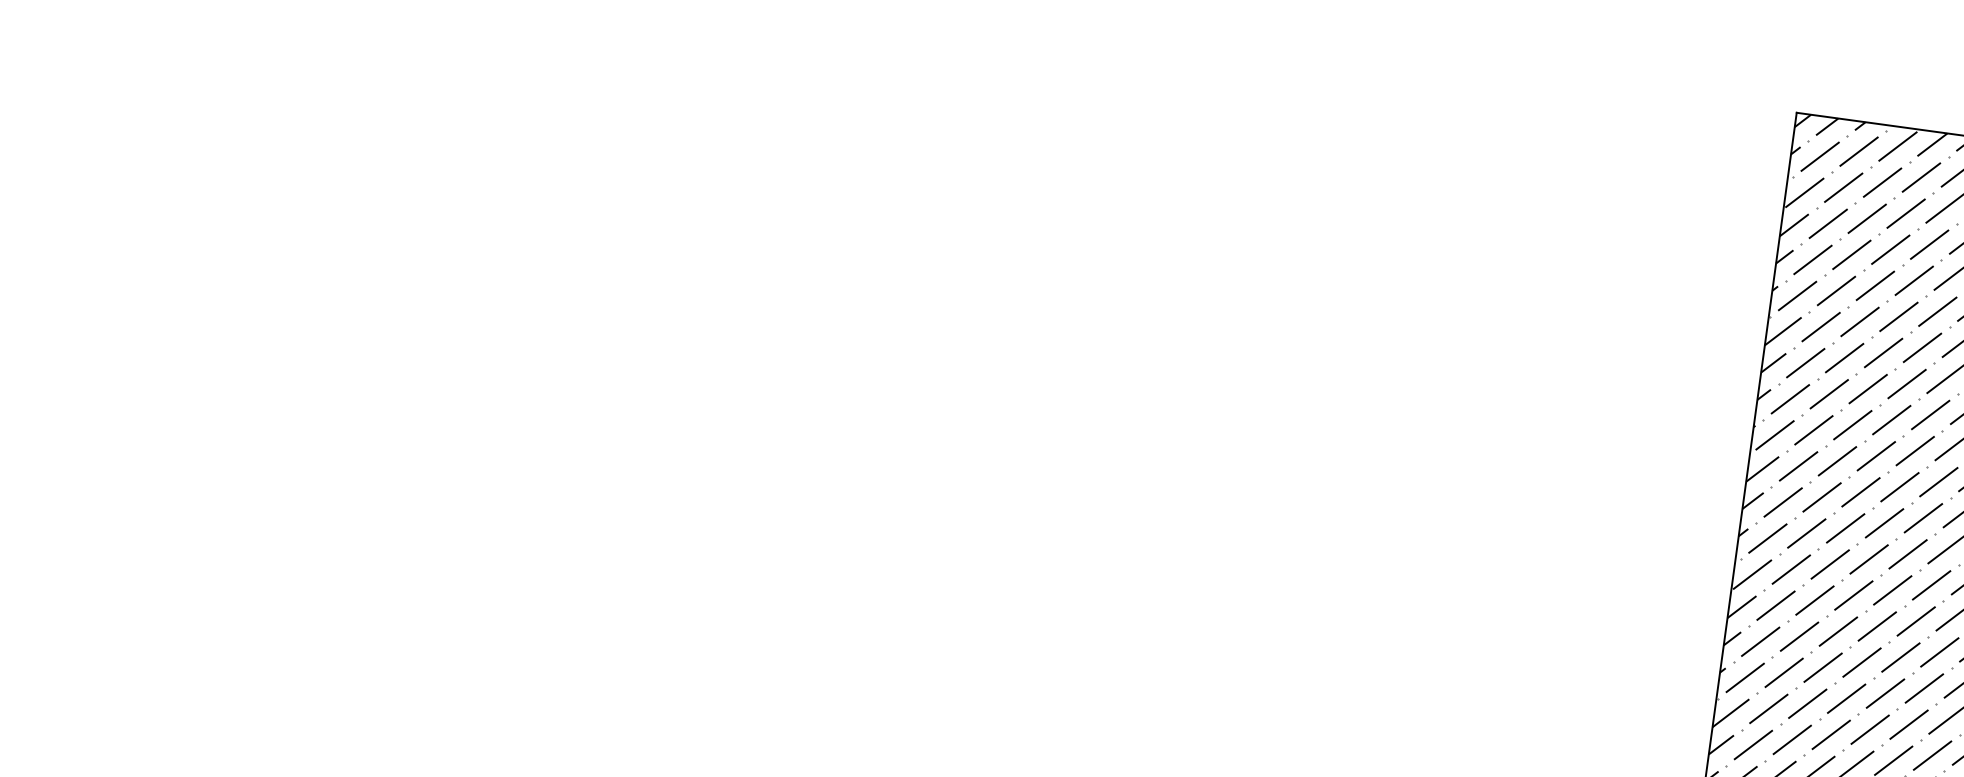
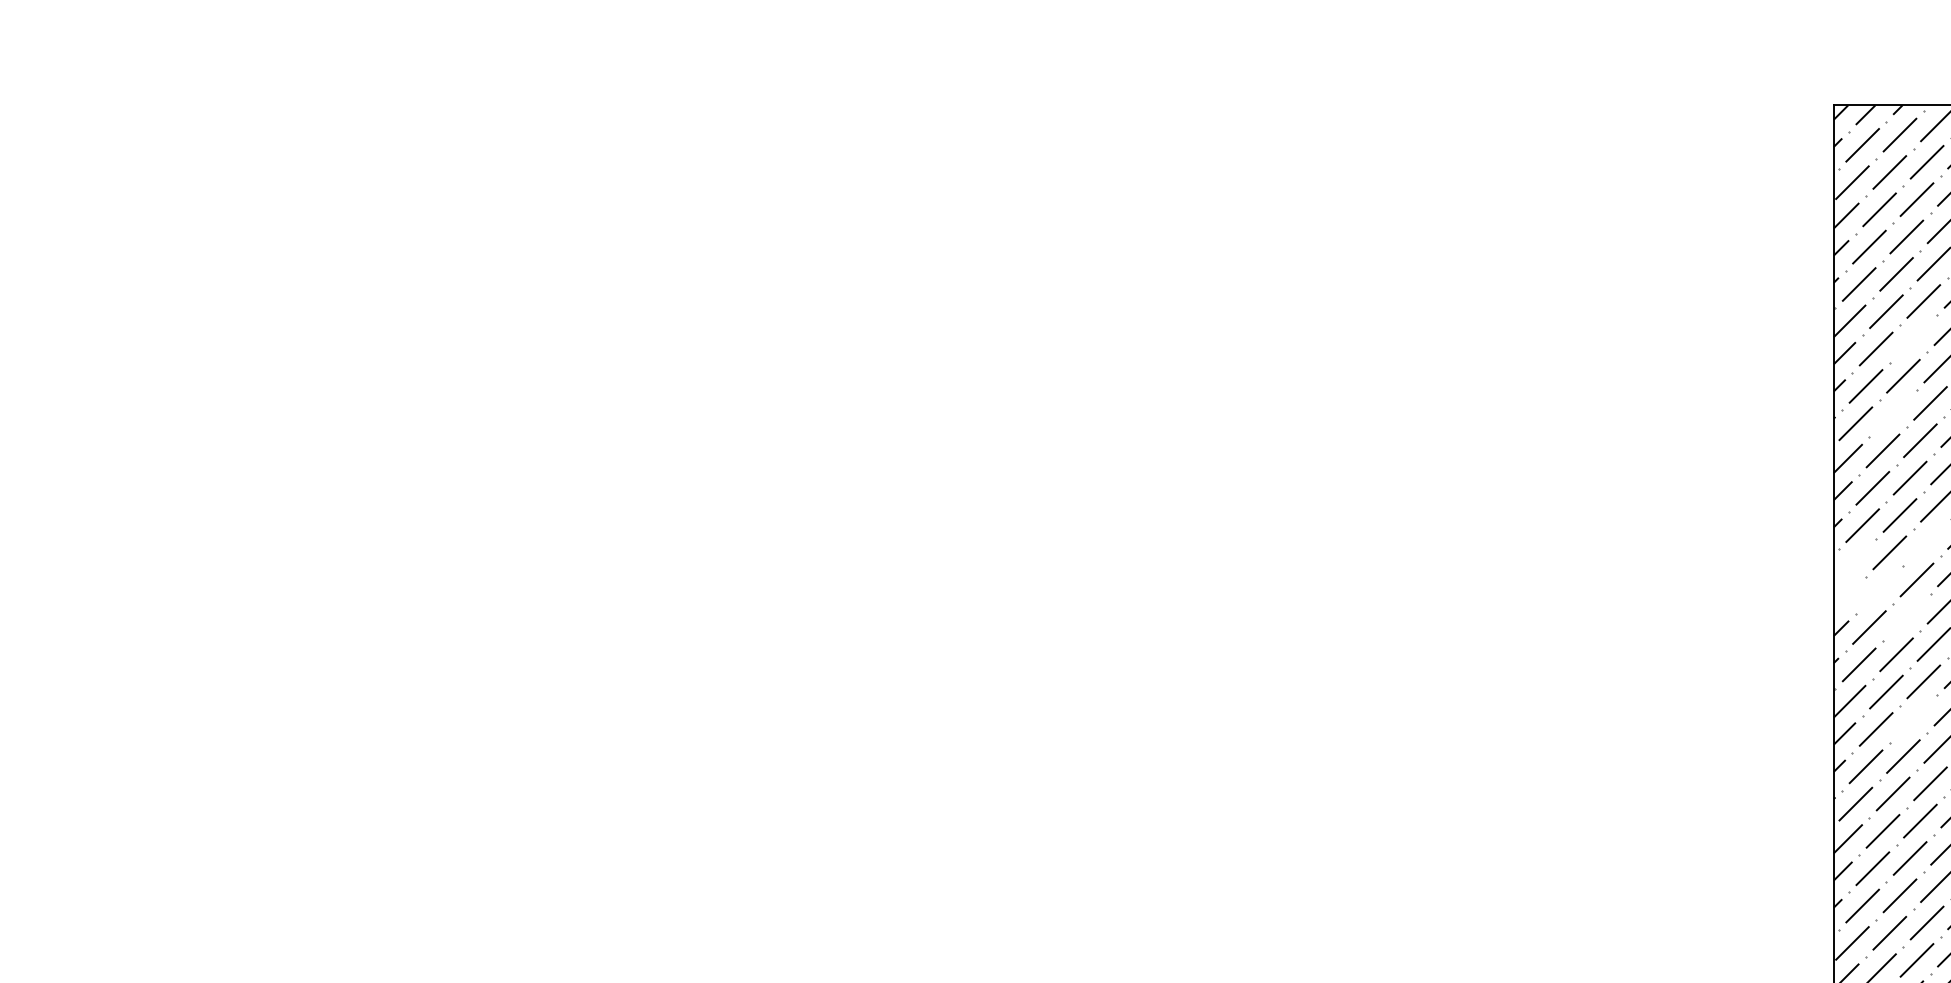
line: (1844, 357) -> (1913, 338), removed
line: (1814, 430) -> (1893, 413), removed
line: (1830, 564) -> (1927, 542), removed
line: (1752, 574) -> (1852, 562), removed
line: (1775, 605) -> (1879, 590), removed
line: (1742, 606) -> (1846, 595), removed
line: (1799, 636) -> (1906, 617), removed
line: (1792, 740) -> (1913, 719), removed

